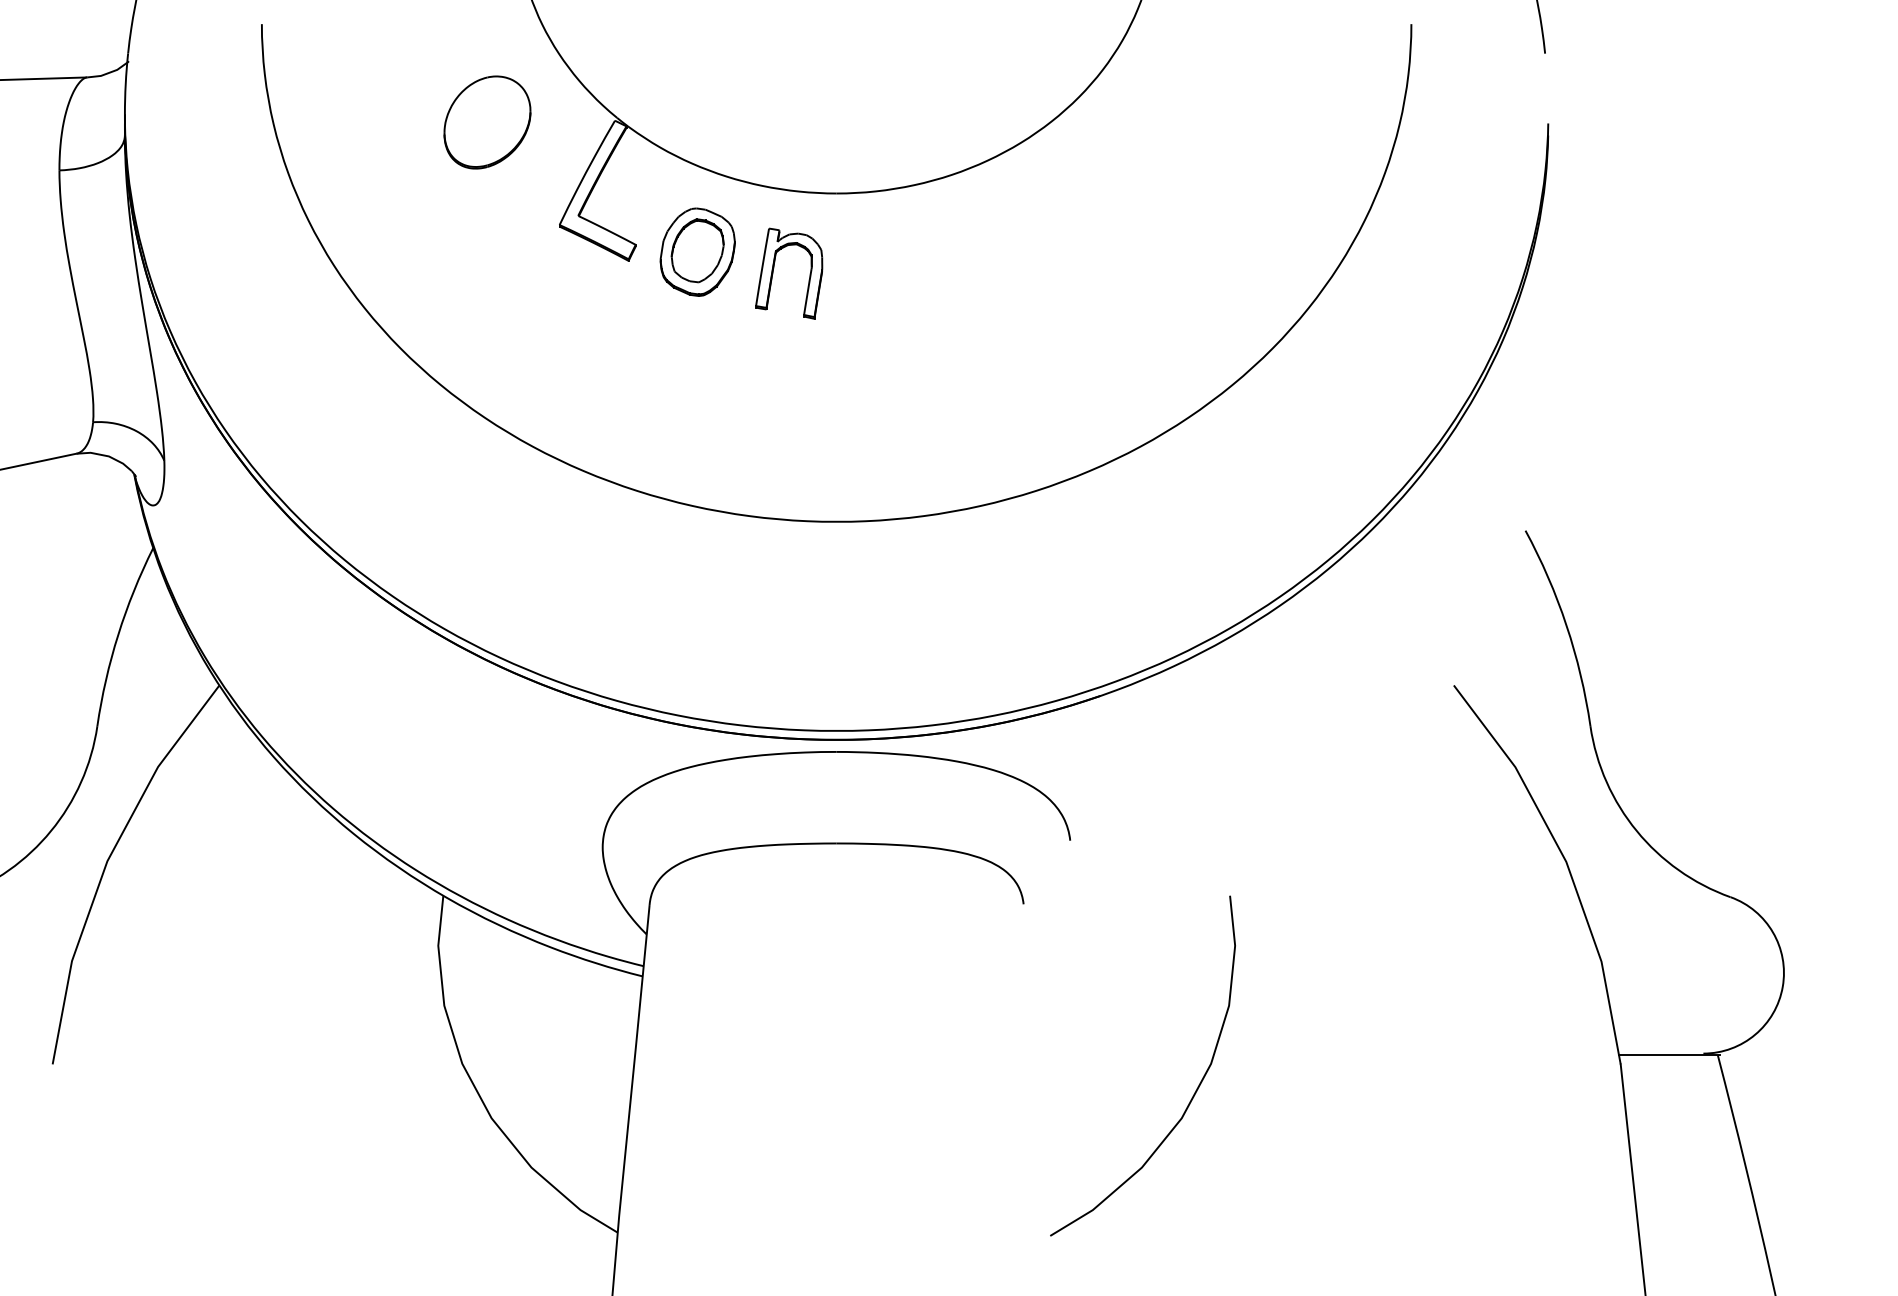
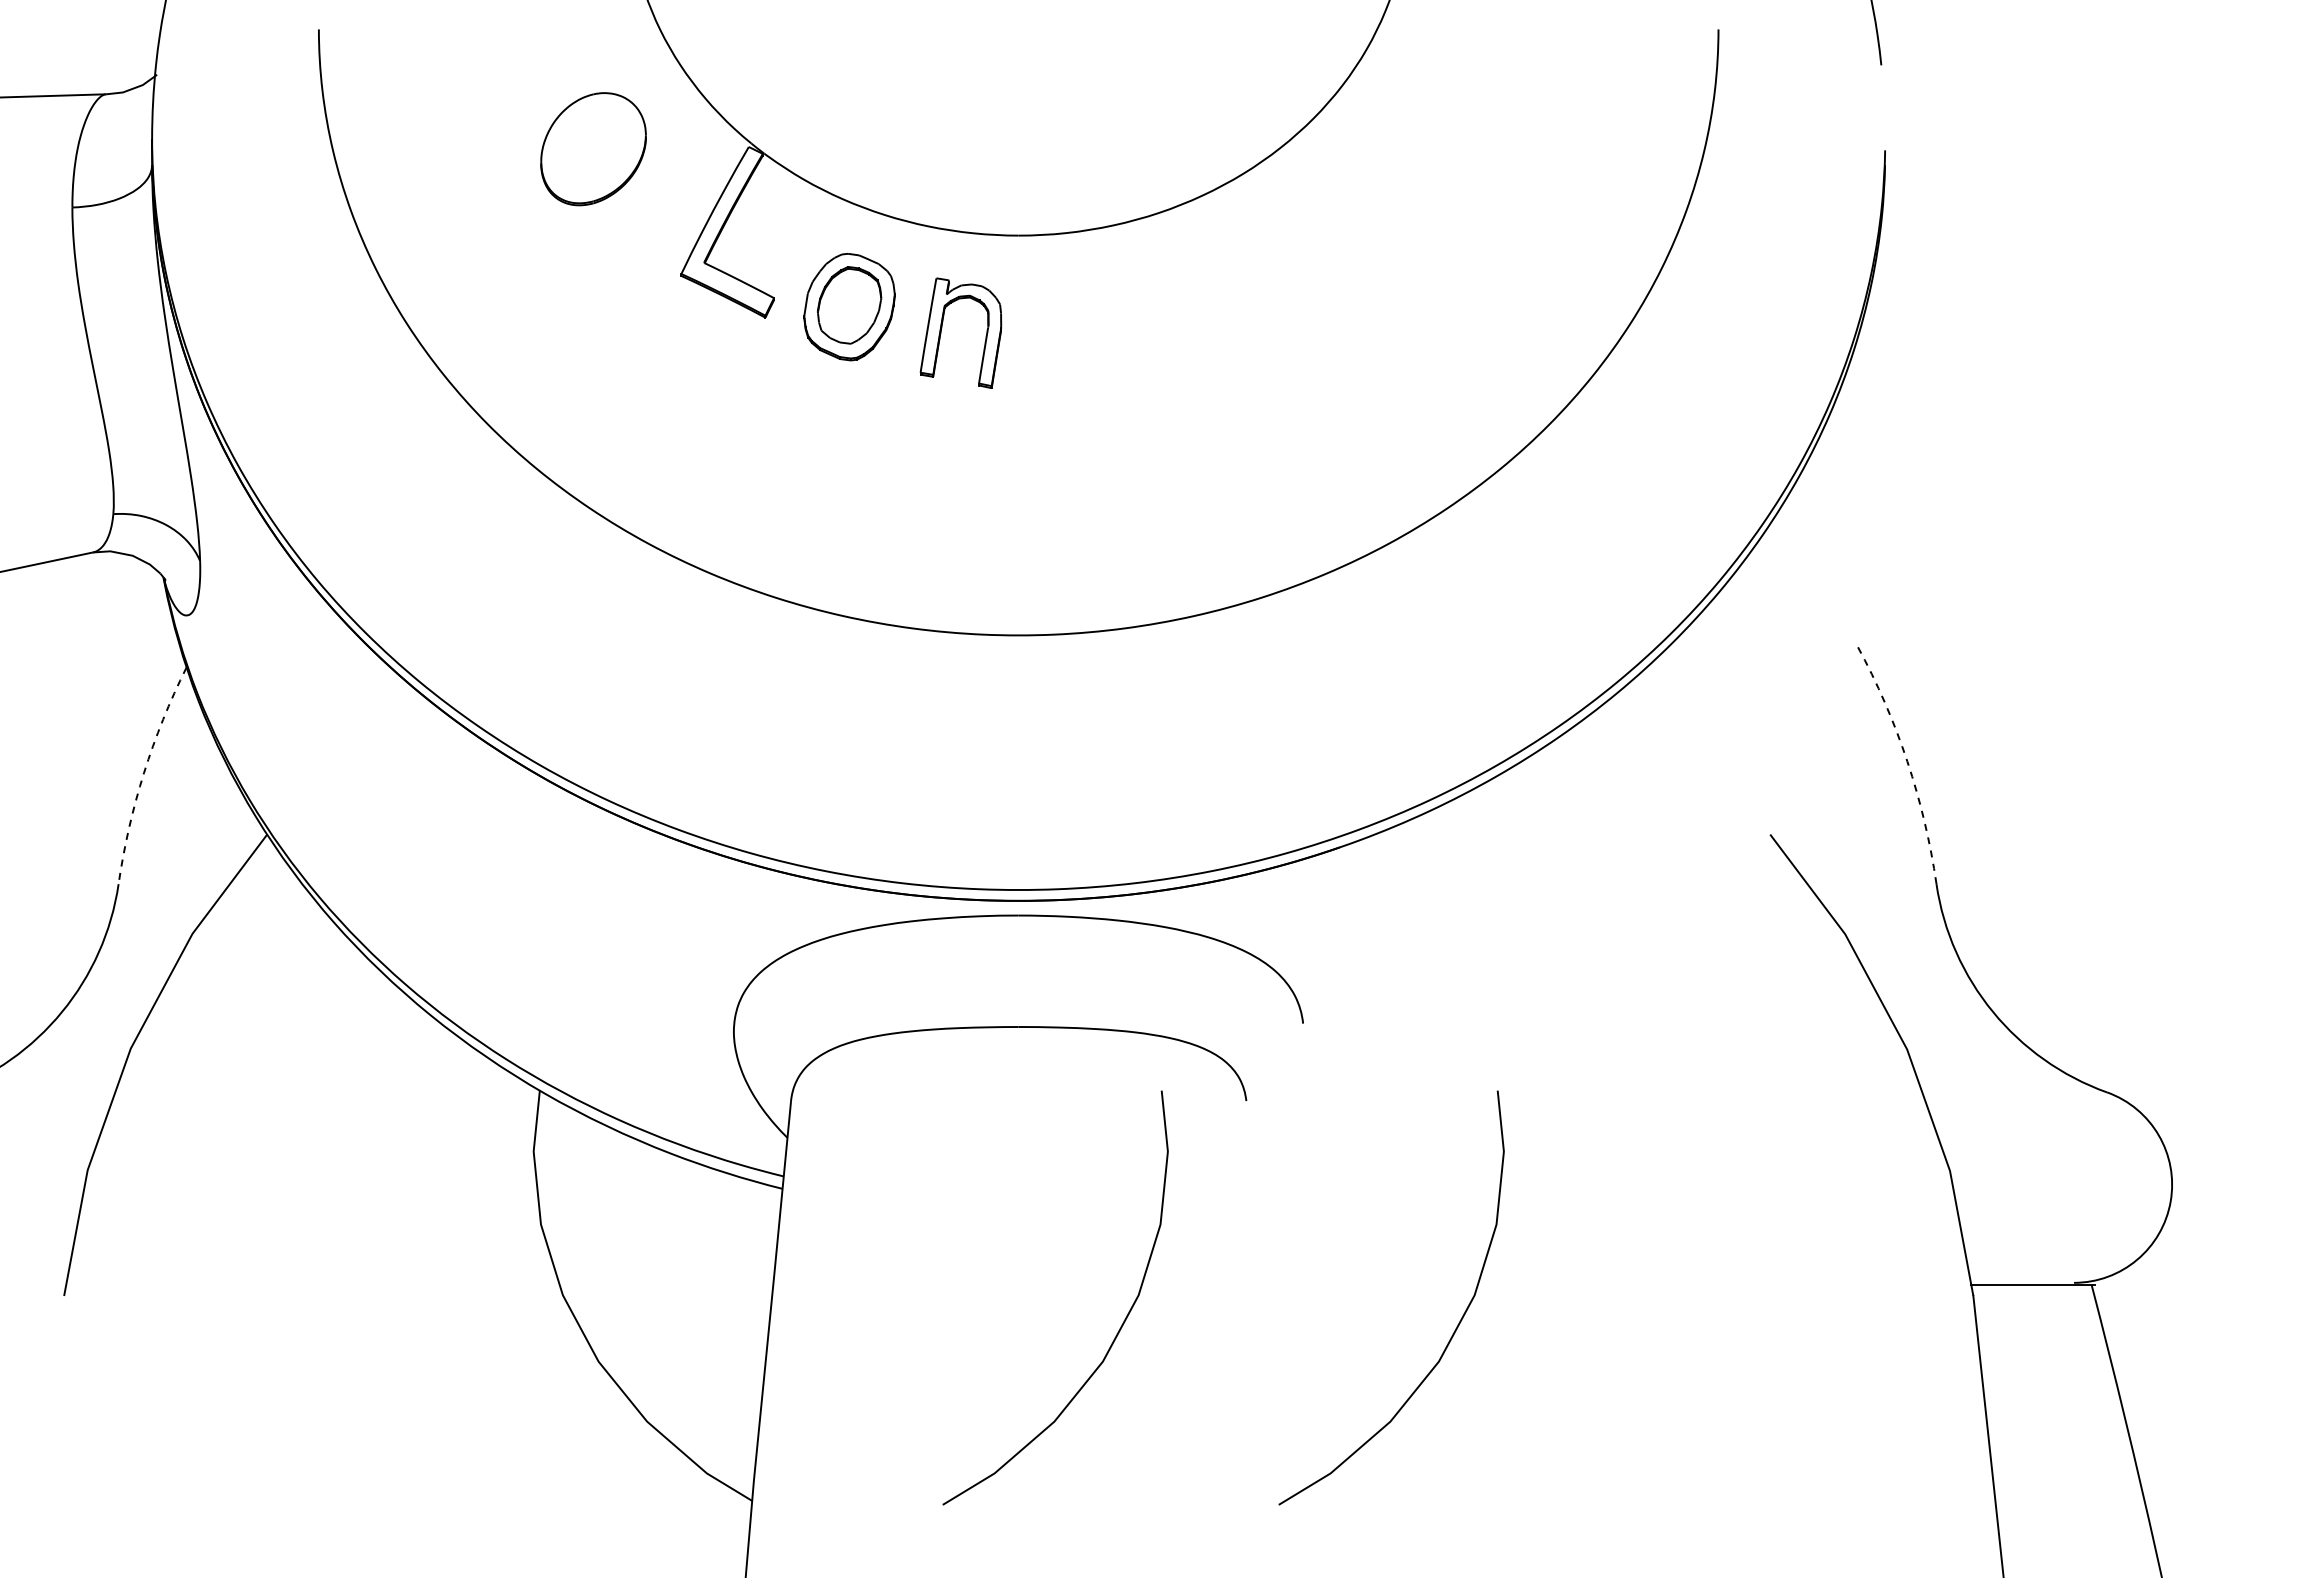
arc: (1566, 625) -> (1907, 761), solid -> dashed
arc: (117, 635) -> (143, 773), solid -> dashed
curve: (919, 1091) -> (1119, 1328), added

